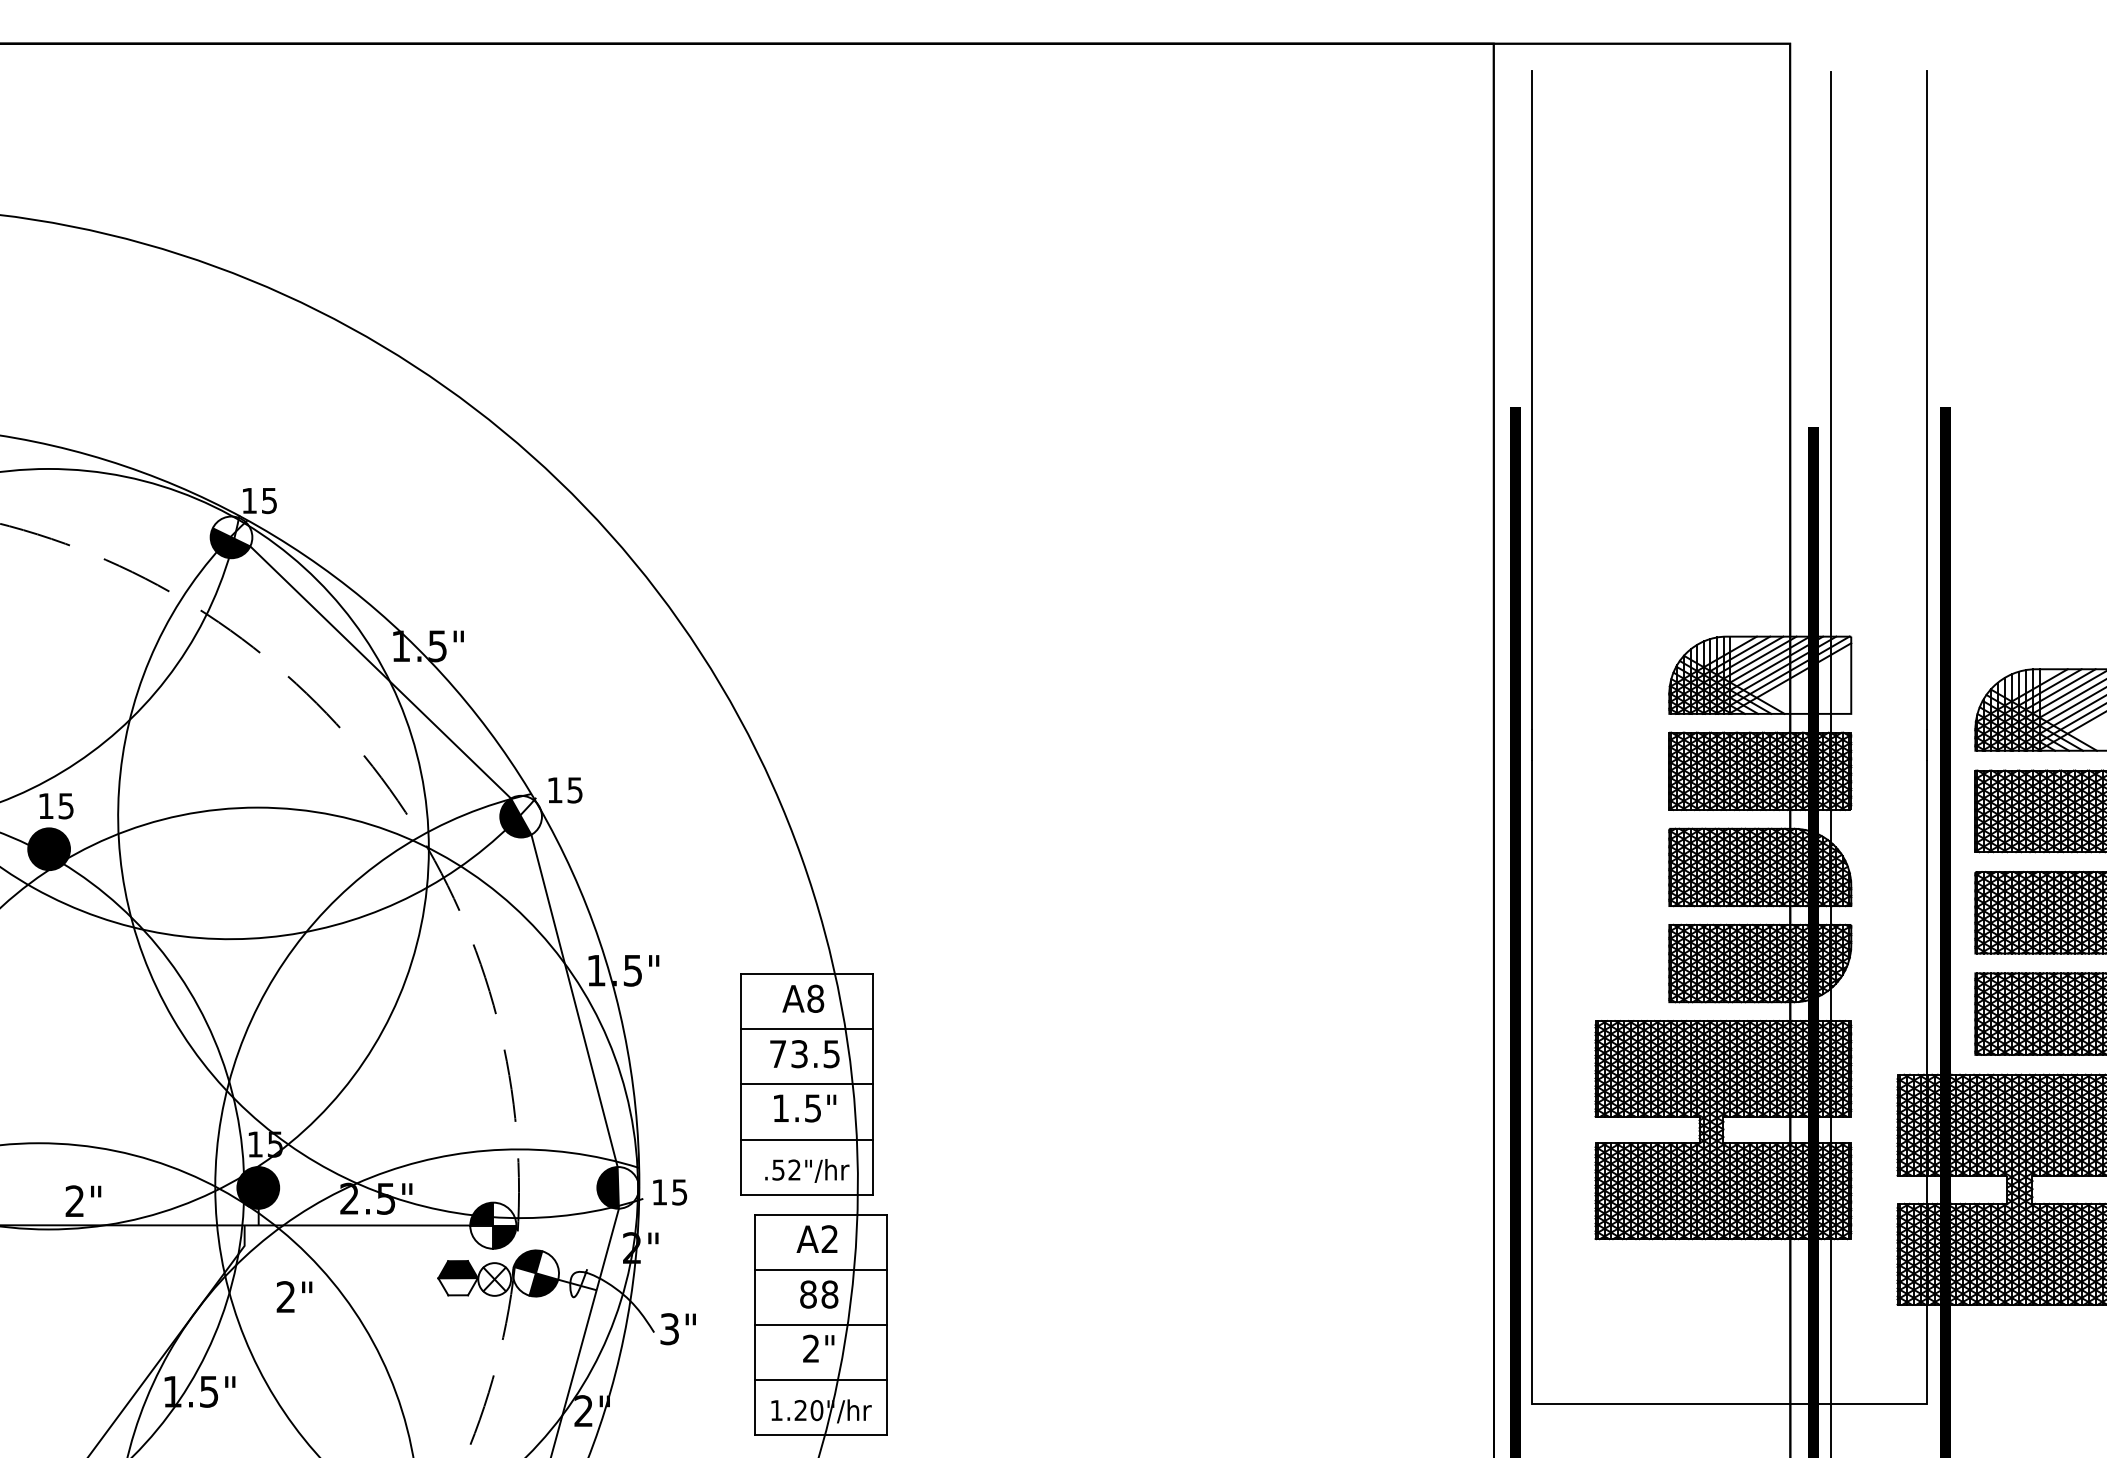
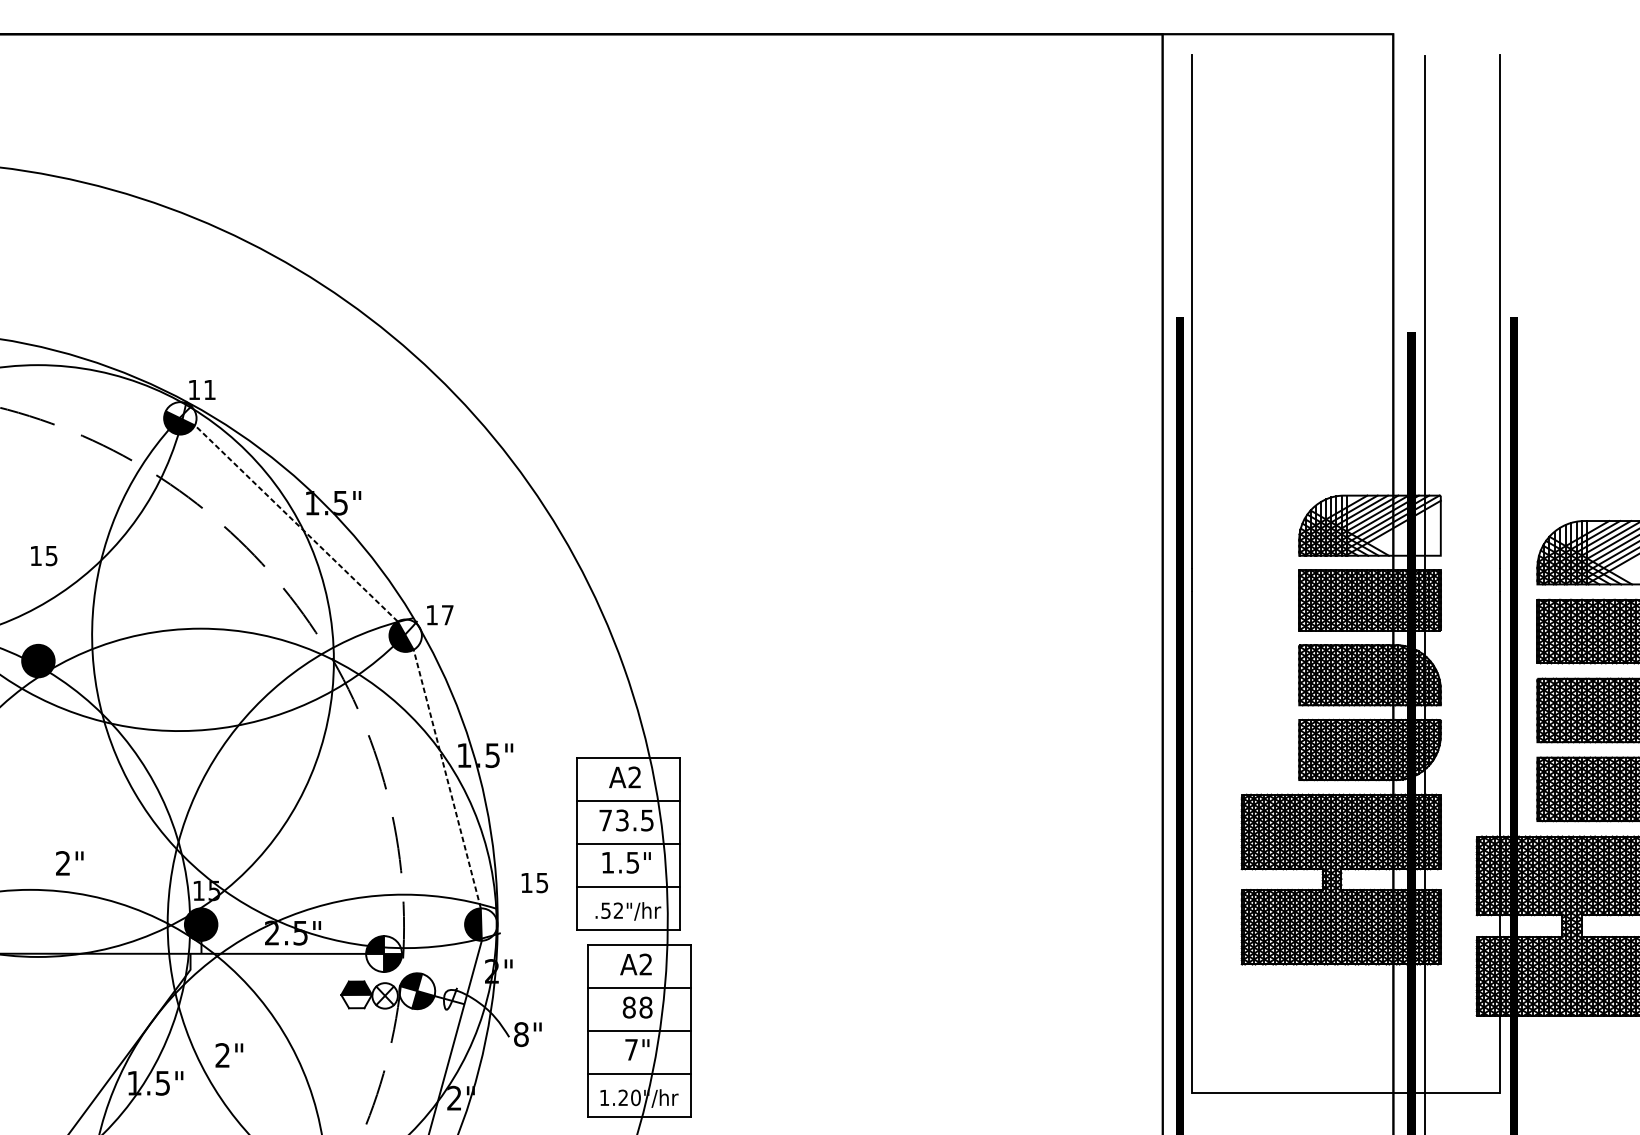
text: (269, 501) -> (209, 390), 15 -> 11
line: (380, 672) -> (296, 523), solid -> dashed
text: (574, 790) -> (447, 615), 15 -> 17
text: (56, 806) -> (44, 556), moved
text: (815, 998) -> (634, 777), A8 -> A2
line: (574, 1000) -> (447, 778), solid -> dashed
text: (670, 1192) -> (535, 883), moved
text: (83, 1200) -> (69, 862), moved
text: (294, 1296) -> (229, 1055), moved
text: (669, 1329) -> (521, 1034), 3" -> 8"
text: (811, 1348) -> (631, 1049), 2" -> 7"

